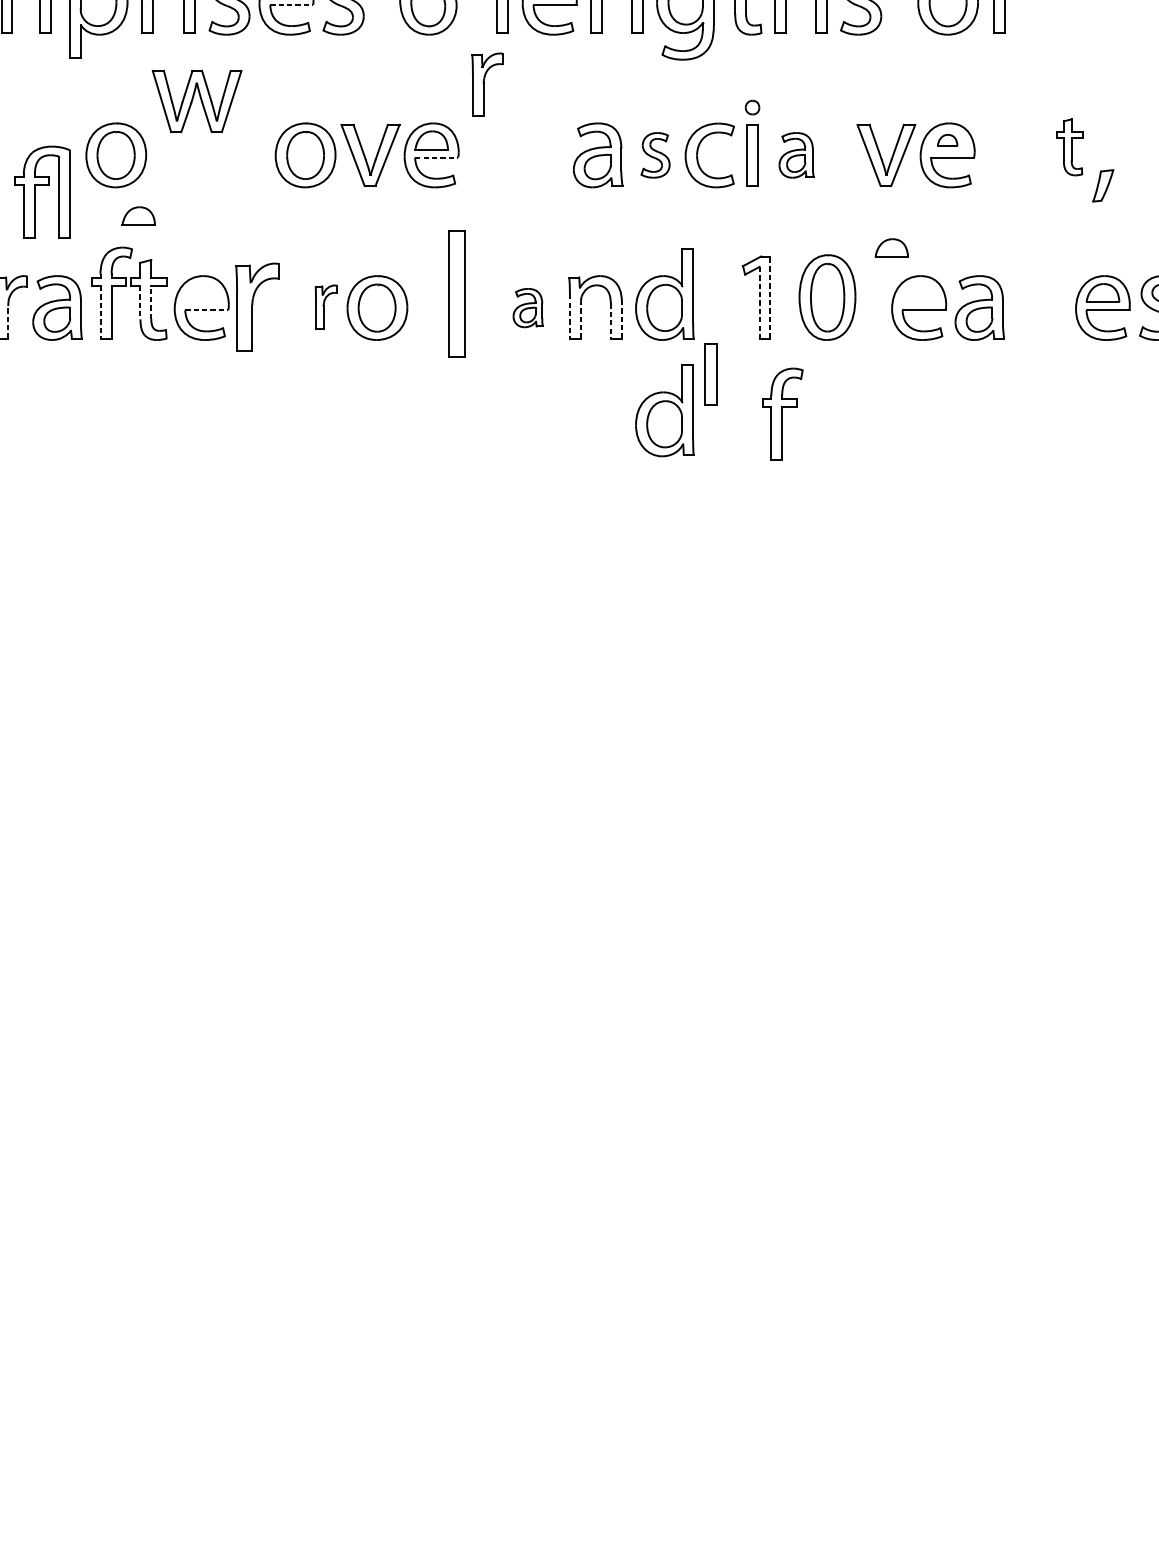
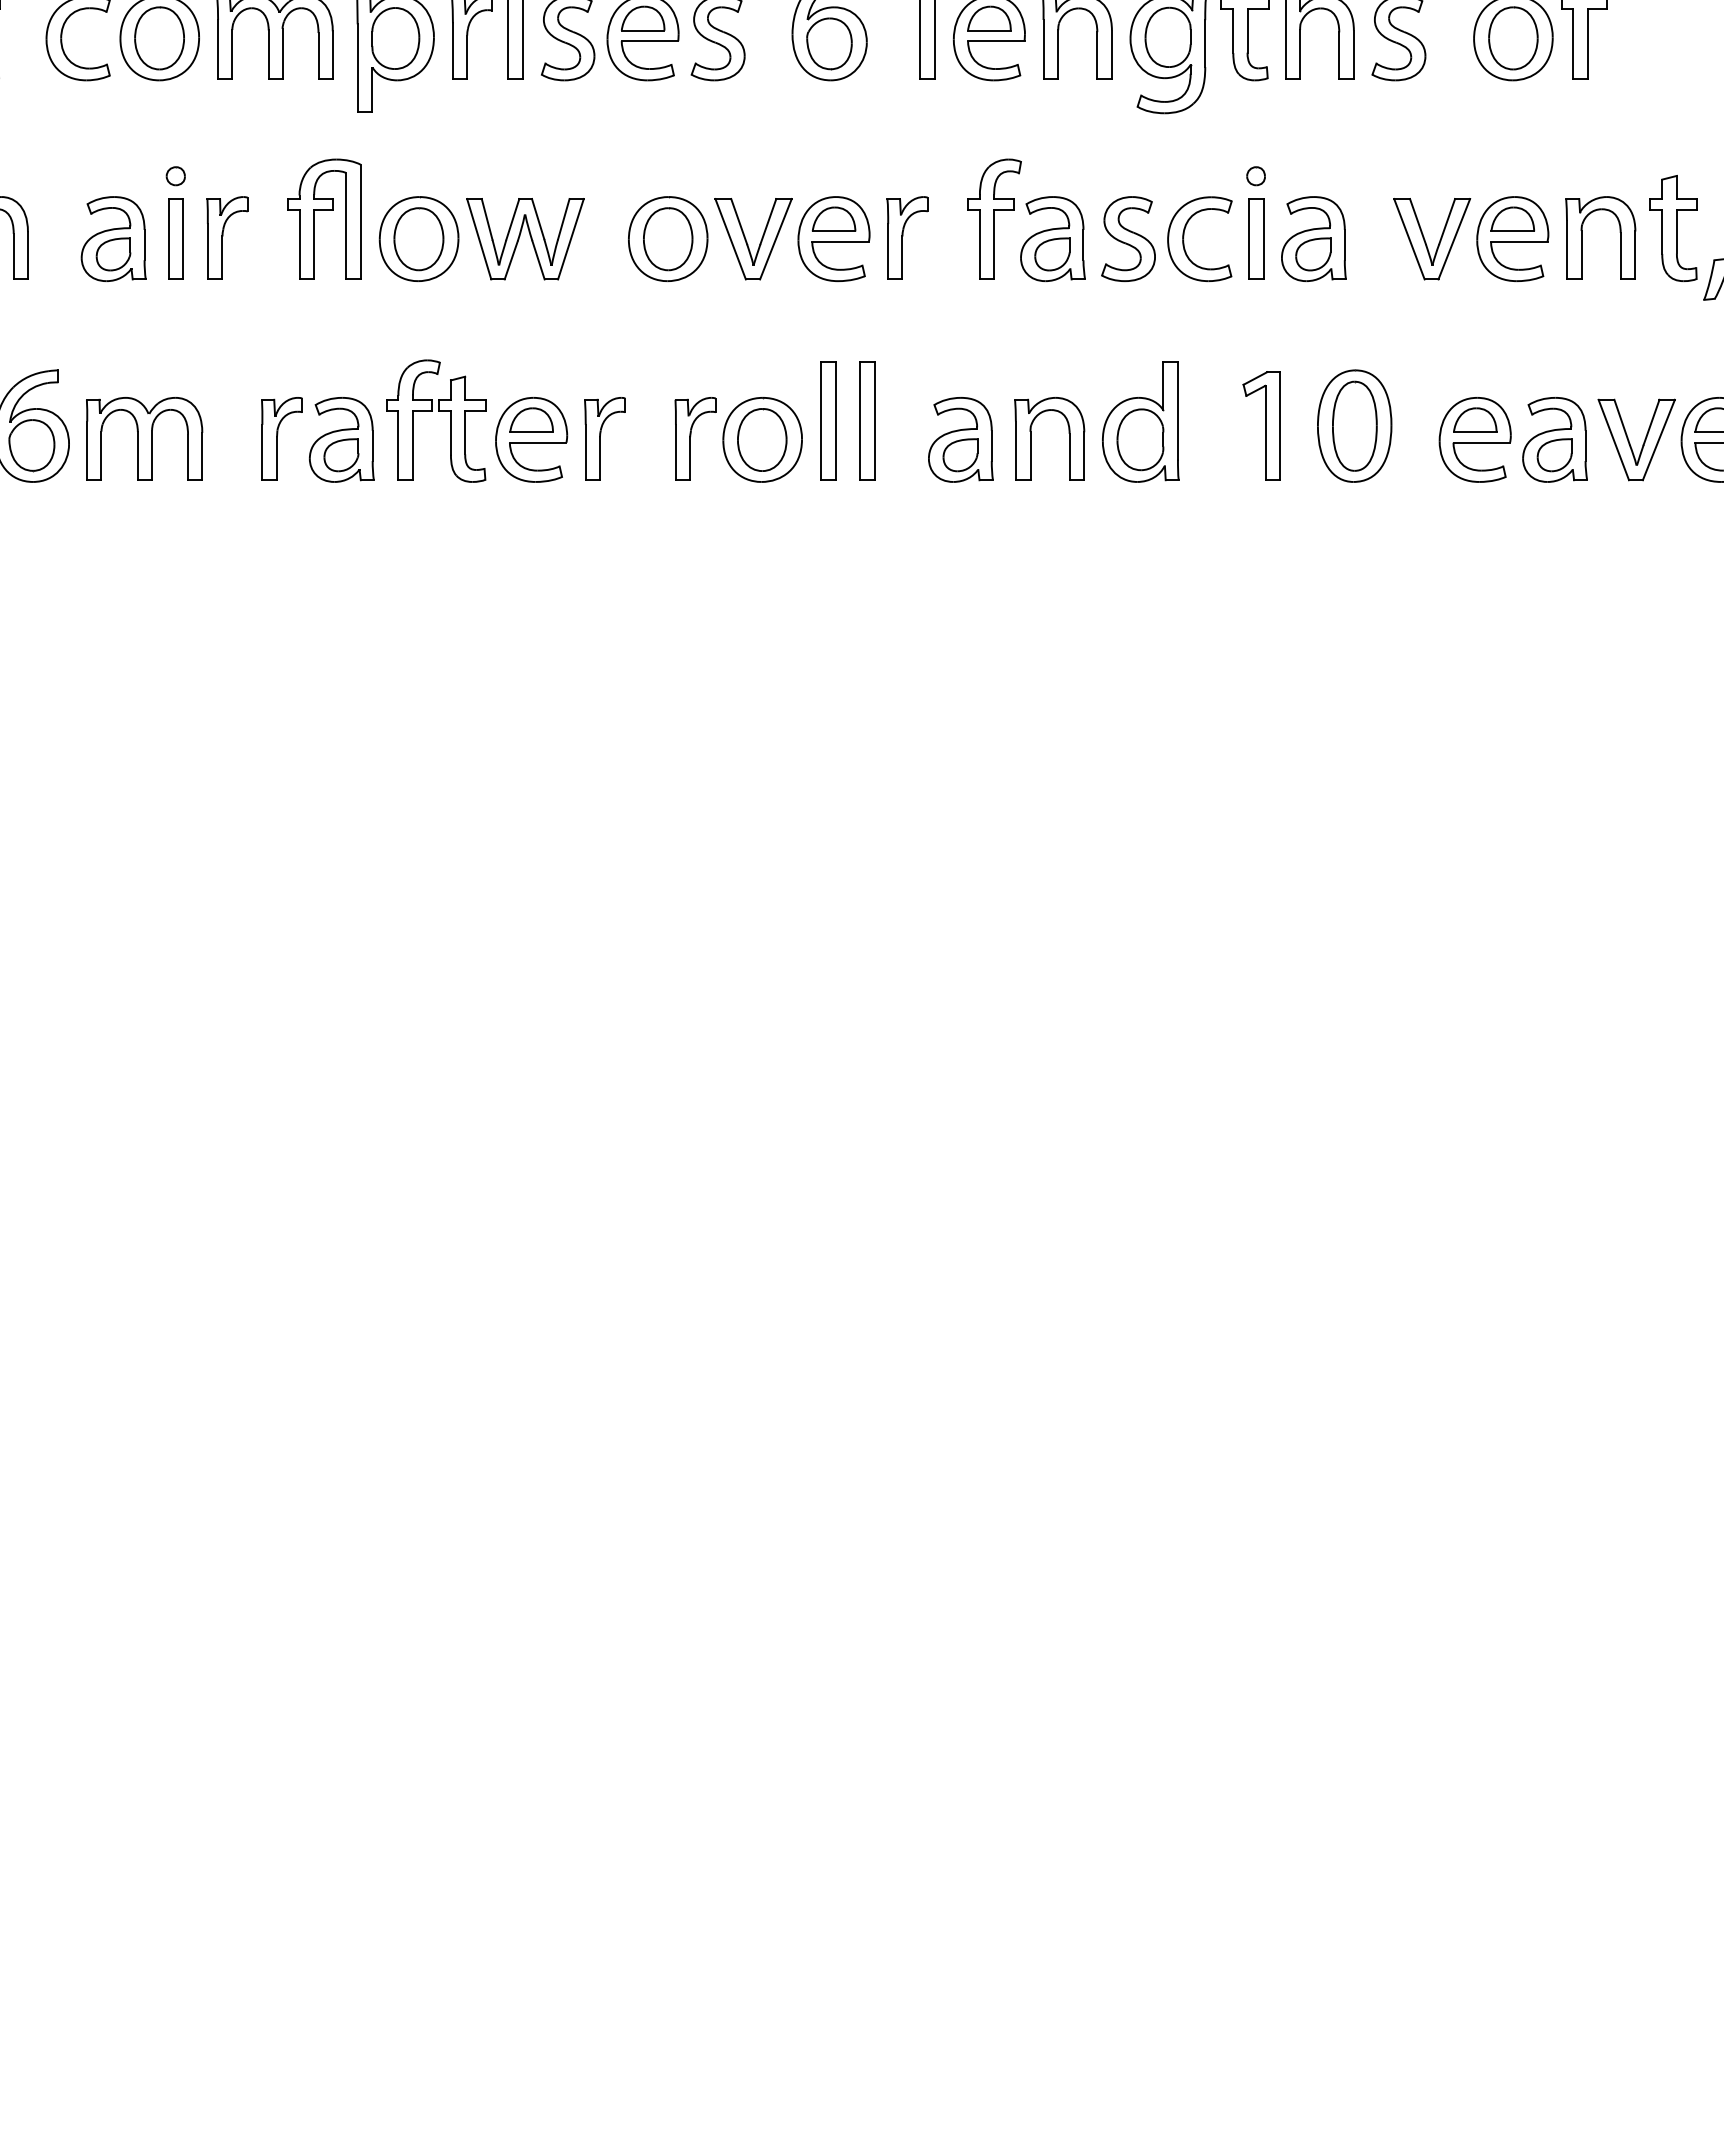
line: (292, 5) -> (650, 41), dashed -> solid
part: (487, 84) -> (907, 237), moved
part: (197, 101) -> (525, 239), moved
part: (947, 139) -> (1512, 218), size x1.67
part: (1069, 147) -> (1673, 228), size x1.43
part: (655, 154) -> (1128, 238), size x1.43
part: (796, 154) -> (1313, 238), size x1.43
part: (1000, 154) -> (1582, 237), added
line: (437, 157) -> (841, 241), dashed -> solid
part: (42, 185) -> (324, 210), moved
part: (138, 215) -> (531, 419), moved
part: (891, 247) -> (1475, 419), moved
part: (427, 293) -> (828, 420), added
part: (457, 293) -> (867, 420), size x0.71
line: (770, 297) -> (1279, 425), dashed -> solid
line: (140, 302) -> (450, 432), dashed -> solid
line: (151, 302) -> (465, 432), dashed -> solid
line: (759, 303) -> (1265, 433), dashed -> solid
part: (257, 306) -> (604, 438), size x0.71
part: (326, 306) -> (695, 438), size x1.43
part: (527, 307) -> (960, 439), size x1.67
part: (1036, 308) -> (1629, 440), added
line: (207, 310) -> (538, 442), dashed -> solid
line: (100, 312) -> (398, 445), dashed -> solid
line: (569, 316) -> (1015, 451), dashed -> solid
line: (581, 319) -> (1030, 455), dashed -> solid
line: (622, 320) -> (1084, 456), dashed -> solid
line: (610, 321) -> (1069, 457), dashed -> solid
line: (8, 322) -> (277, 458), dashed -> solid
part: (711, 373) -> (1201, 526), removed
part: (664, 410) -> (1140, 574), removed
part: (782, 413) -> (994, 218), moved

